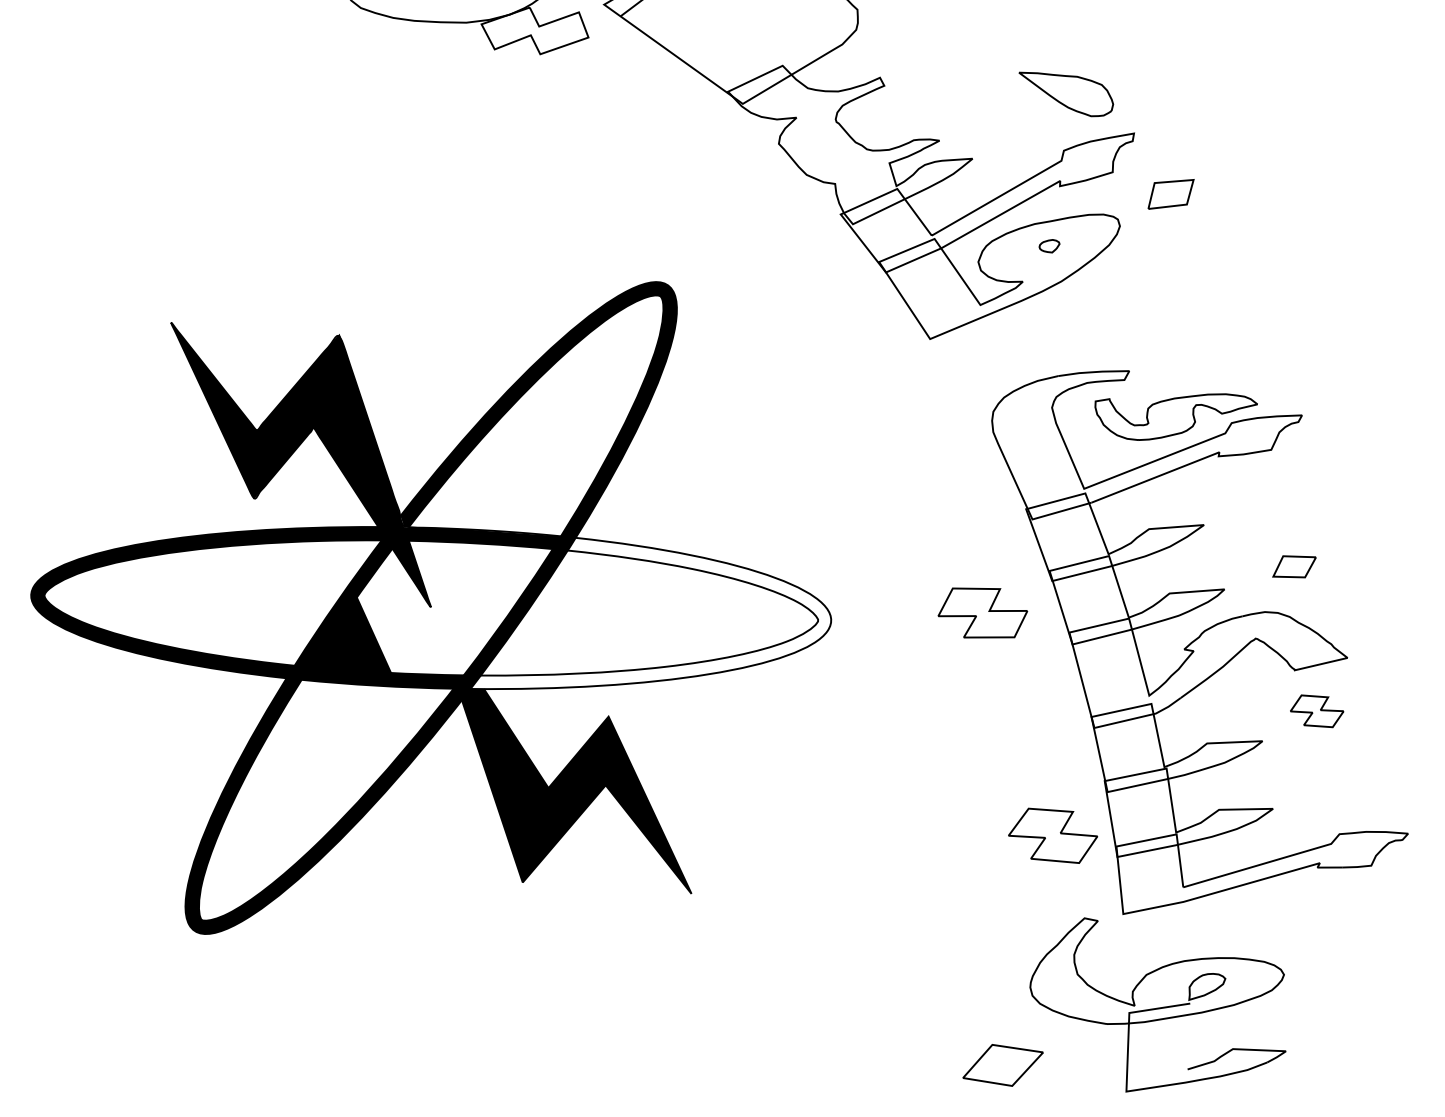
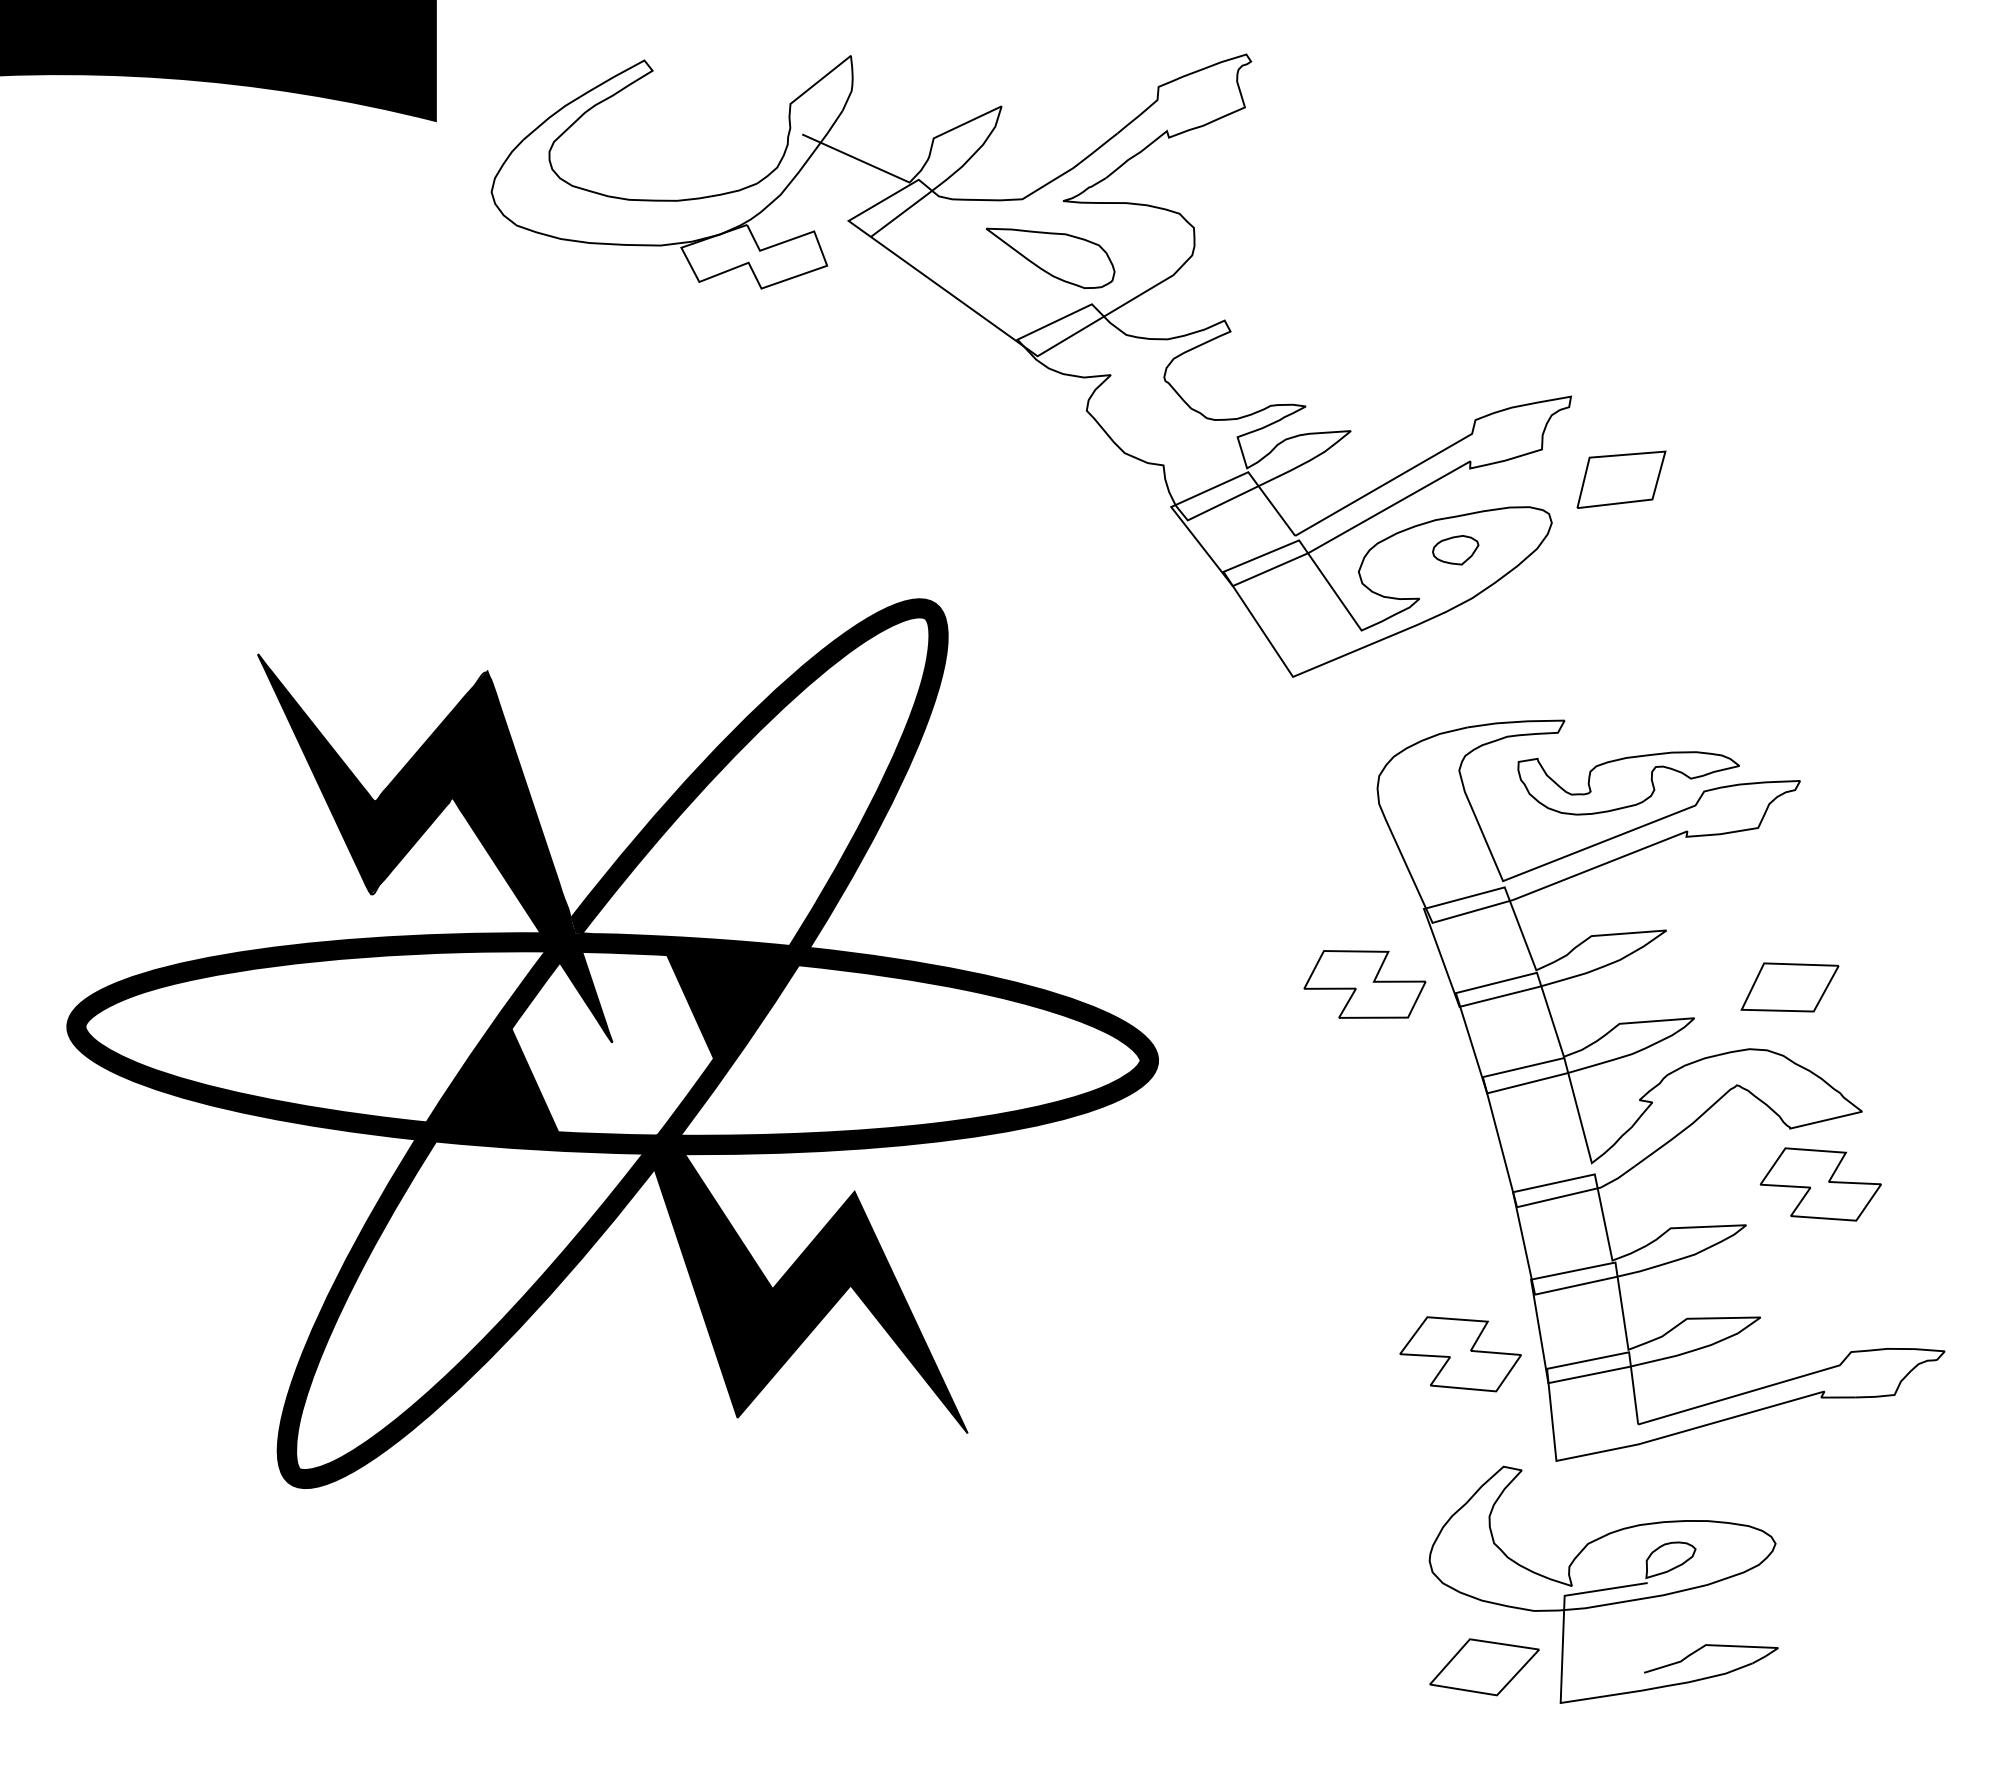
part: (1066, 93) -> (1050, 257), moved
part: (1171, 194) -> (1621, 479), size x1.43
part: (1049, 246) -> (1455, 550), size x1.67
part: (1294, 566) -> (1789, 987), size x1.67
fill: (634, 609) -> (889, 1045), added
part: (982, 613) -> (1364, 984), moved
part: (1316, 711) -> (1820, 1184), size x1.67
part: (1003, 1065) -> (1484, 1667), moved

